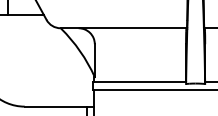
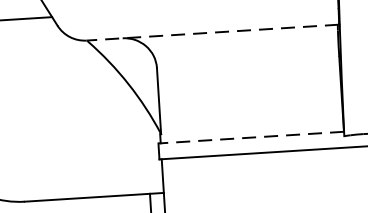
line: (123, 28) -> (212, 33), solid -> dashed
line: (139, 81) -> (250, 137), solid -> dashed

